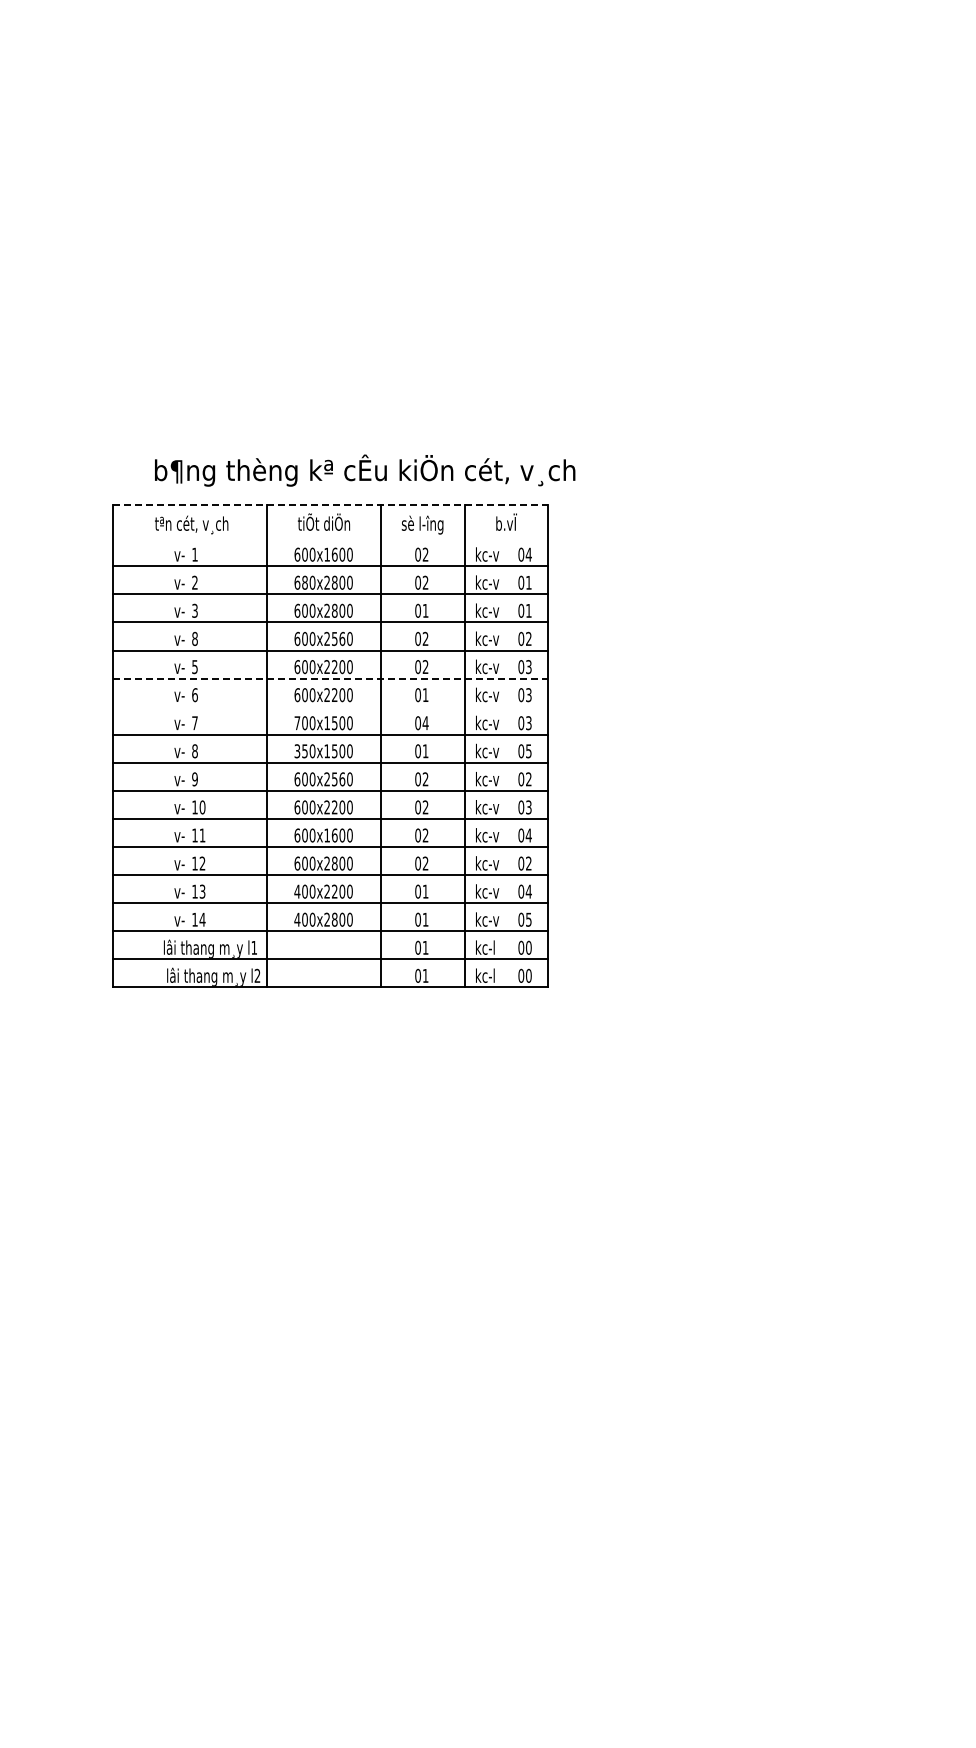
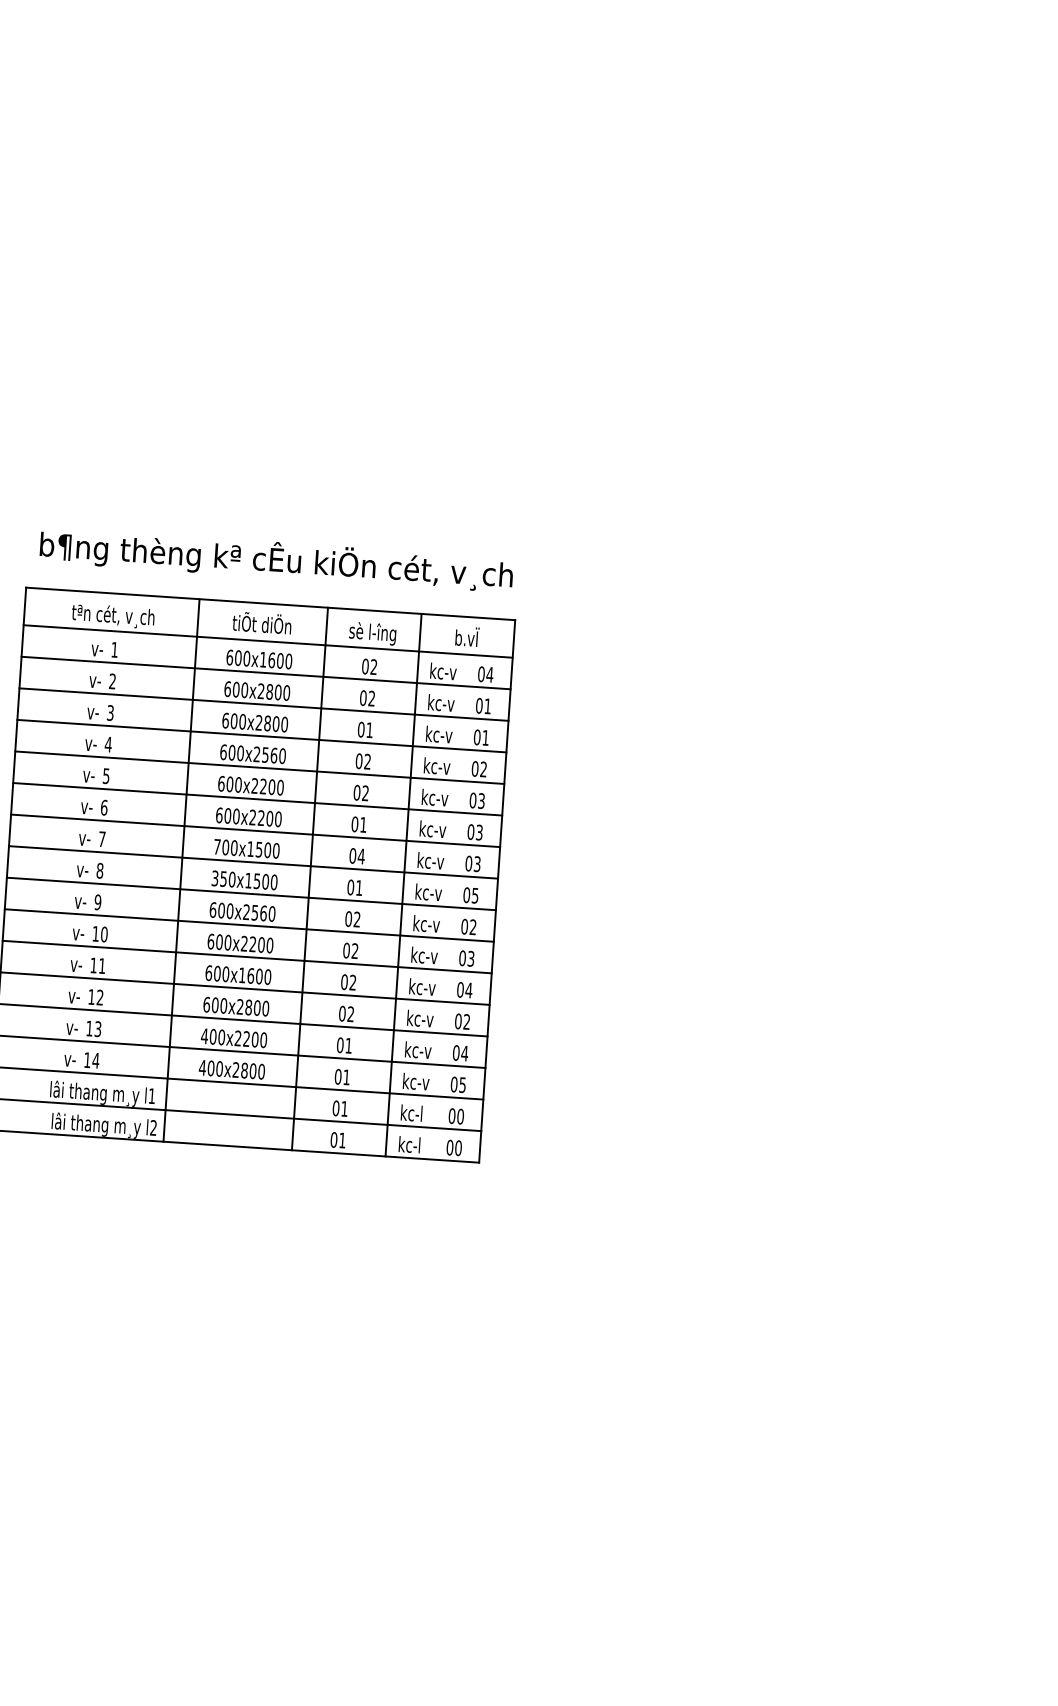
text: (365, 470) -> (277, 559), moved
line: (330, 504) -> (270, 603), dashed -> solid
line: (330, 538) -> (268, 641), added
text: (304, 582) -> (235, 689), 680x2800 -> 600x2800
text: (194, 638) -> (107, 744), 8 -> 4
line: (330, 678) -> (257, 799), dashed -> solid
line: (330, 706) -> (255, 830), added

